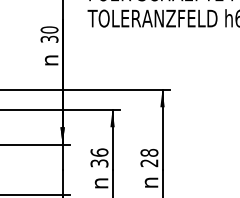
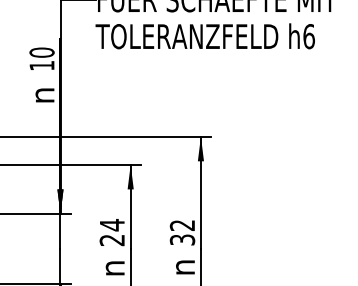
text: (49, 39) -> (41, 65), 30 -> 10
text: (98, 157) -> (111, 232), 36 -> 24
text: (149, 157) -> (182, 232), 28 -> 32

